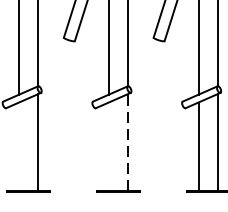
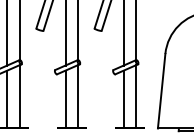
line: (128, 140) -> (78, 95), dashed -> solid
line: (19, 145) -> (7, 98), added
line: (108, 145) -> (65, 98), added

